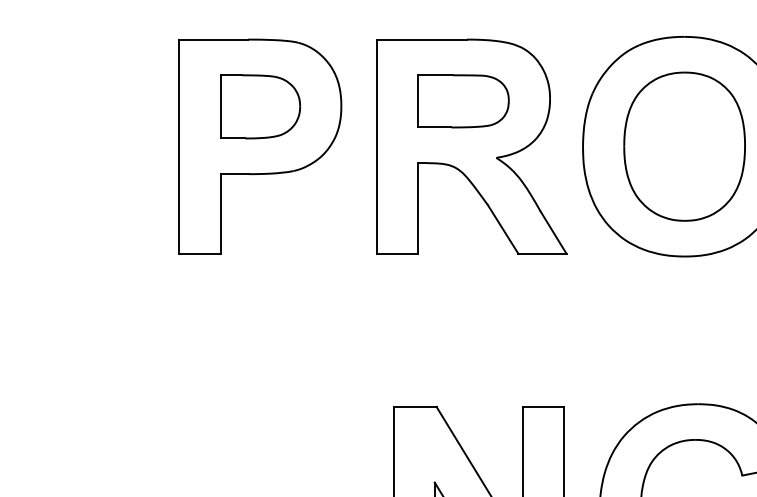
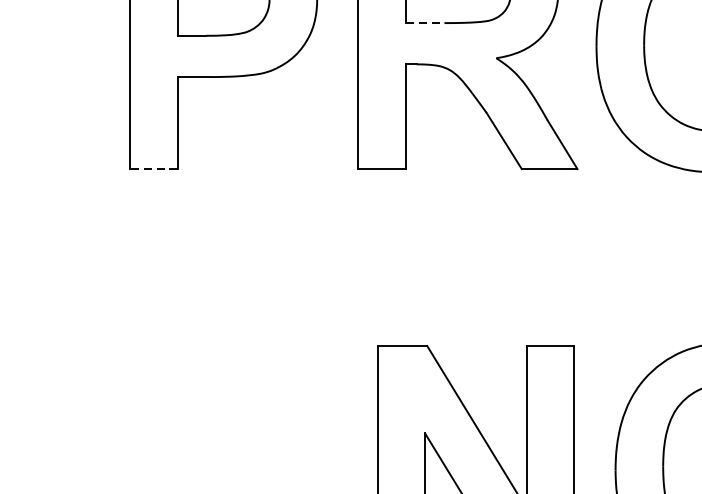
line: (434, 127) -> (424, 23), solid -> dashed
line: (199, 253) -> (153, 168), solid -> dashed

